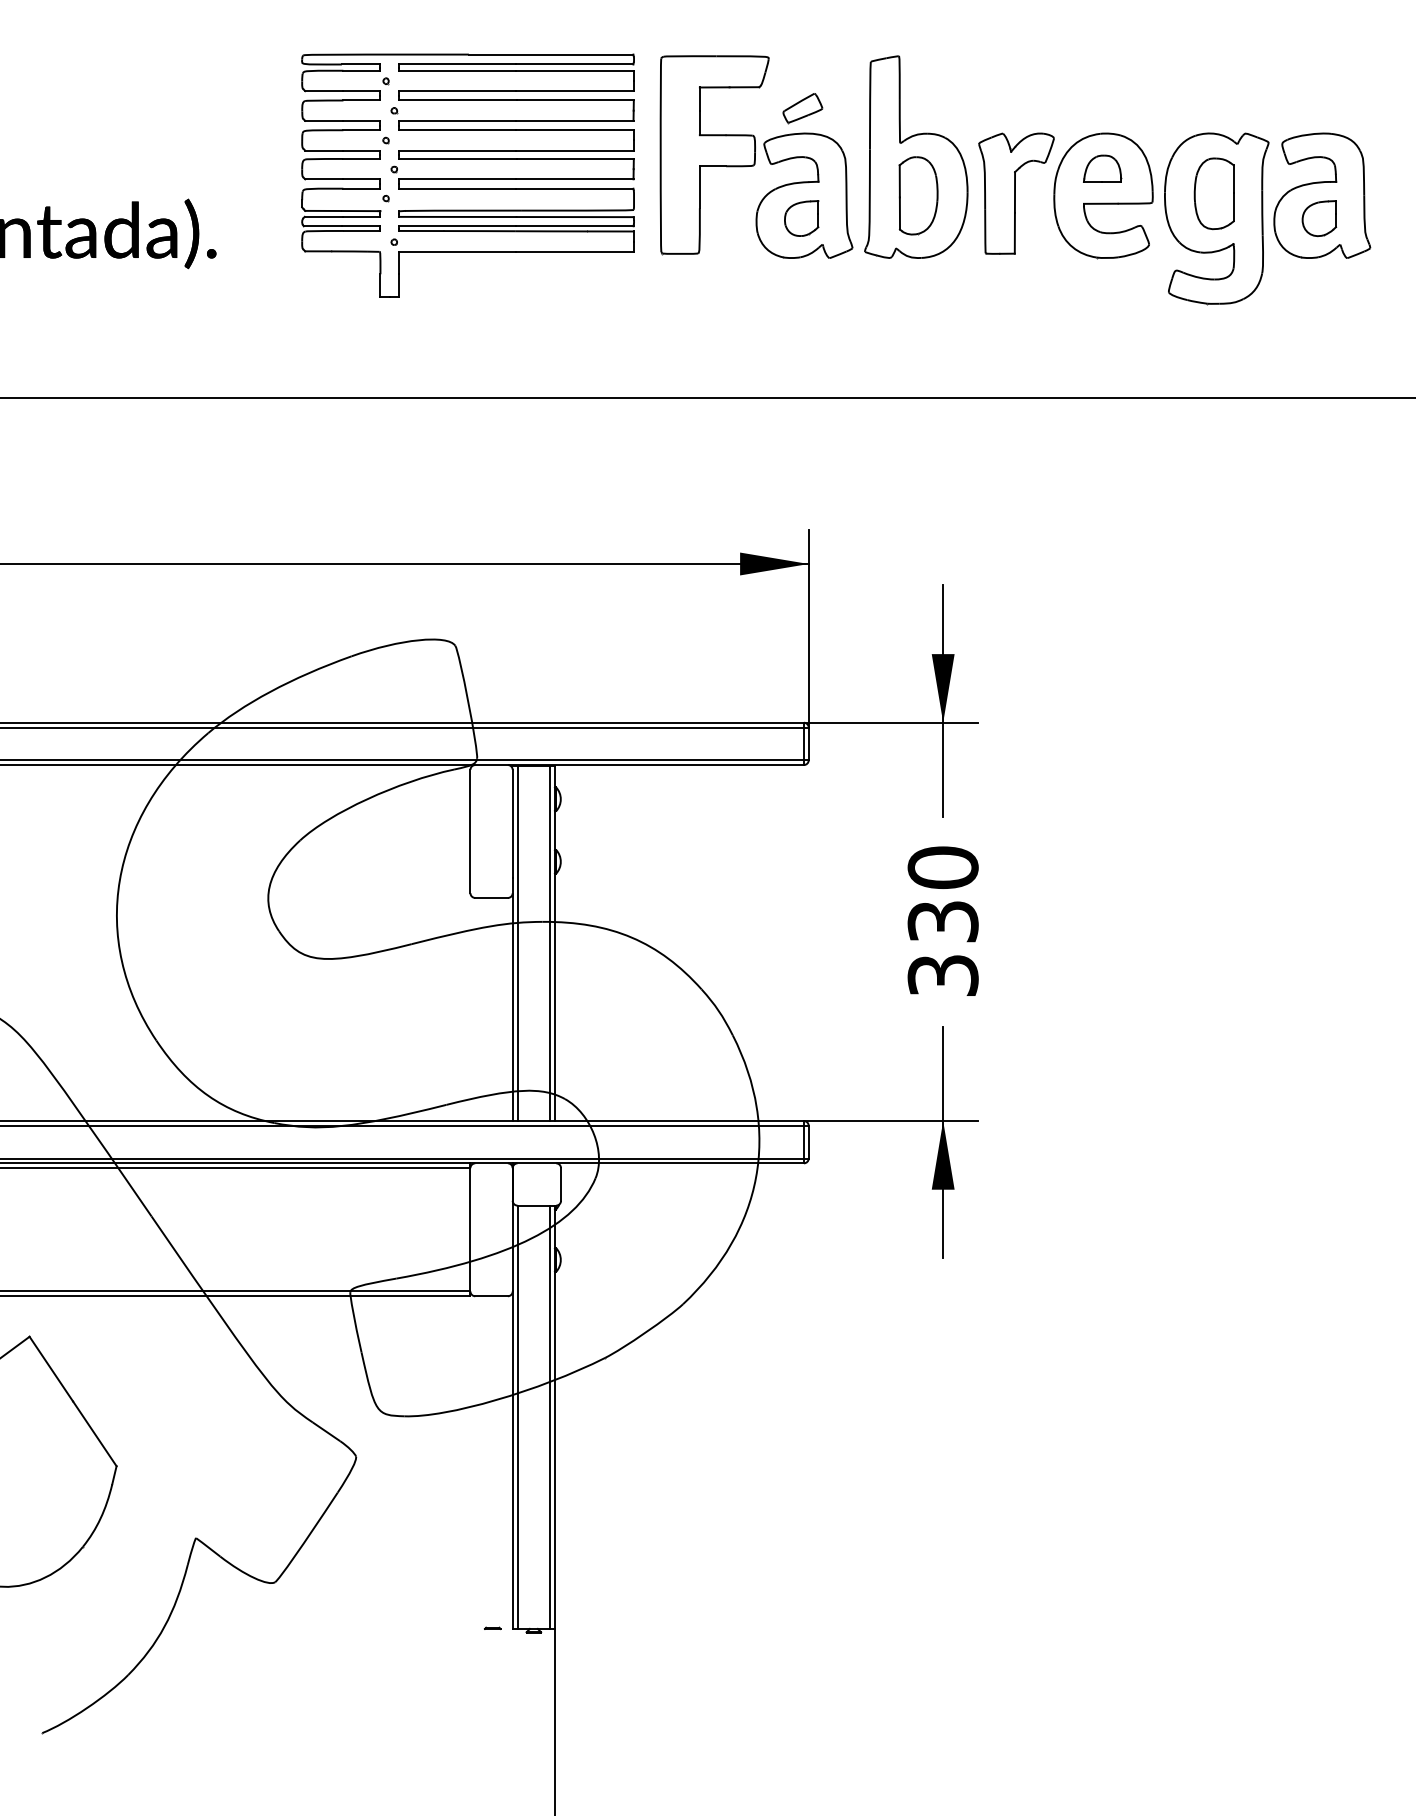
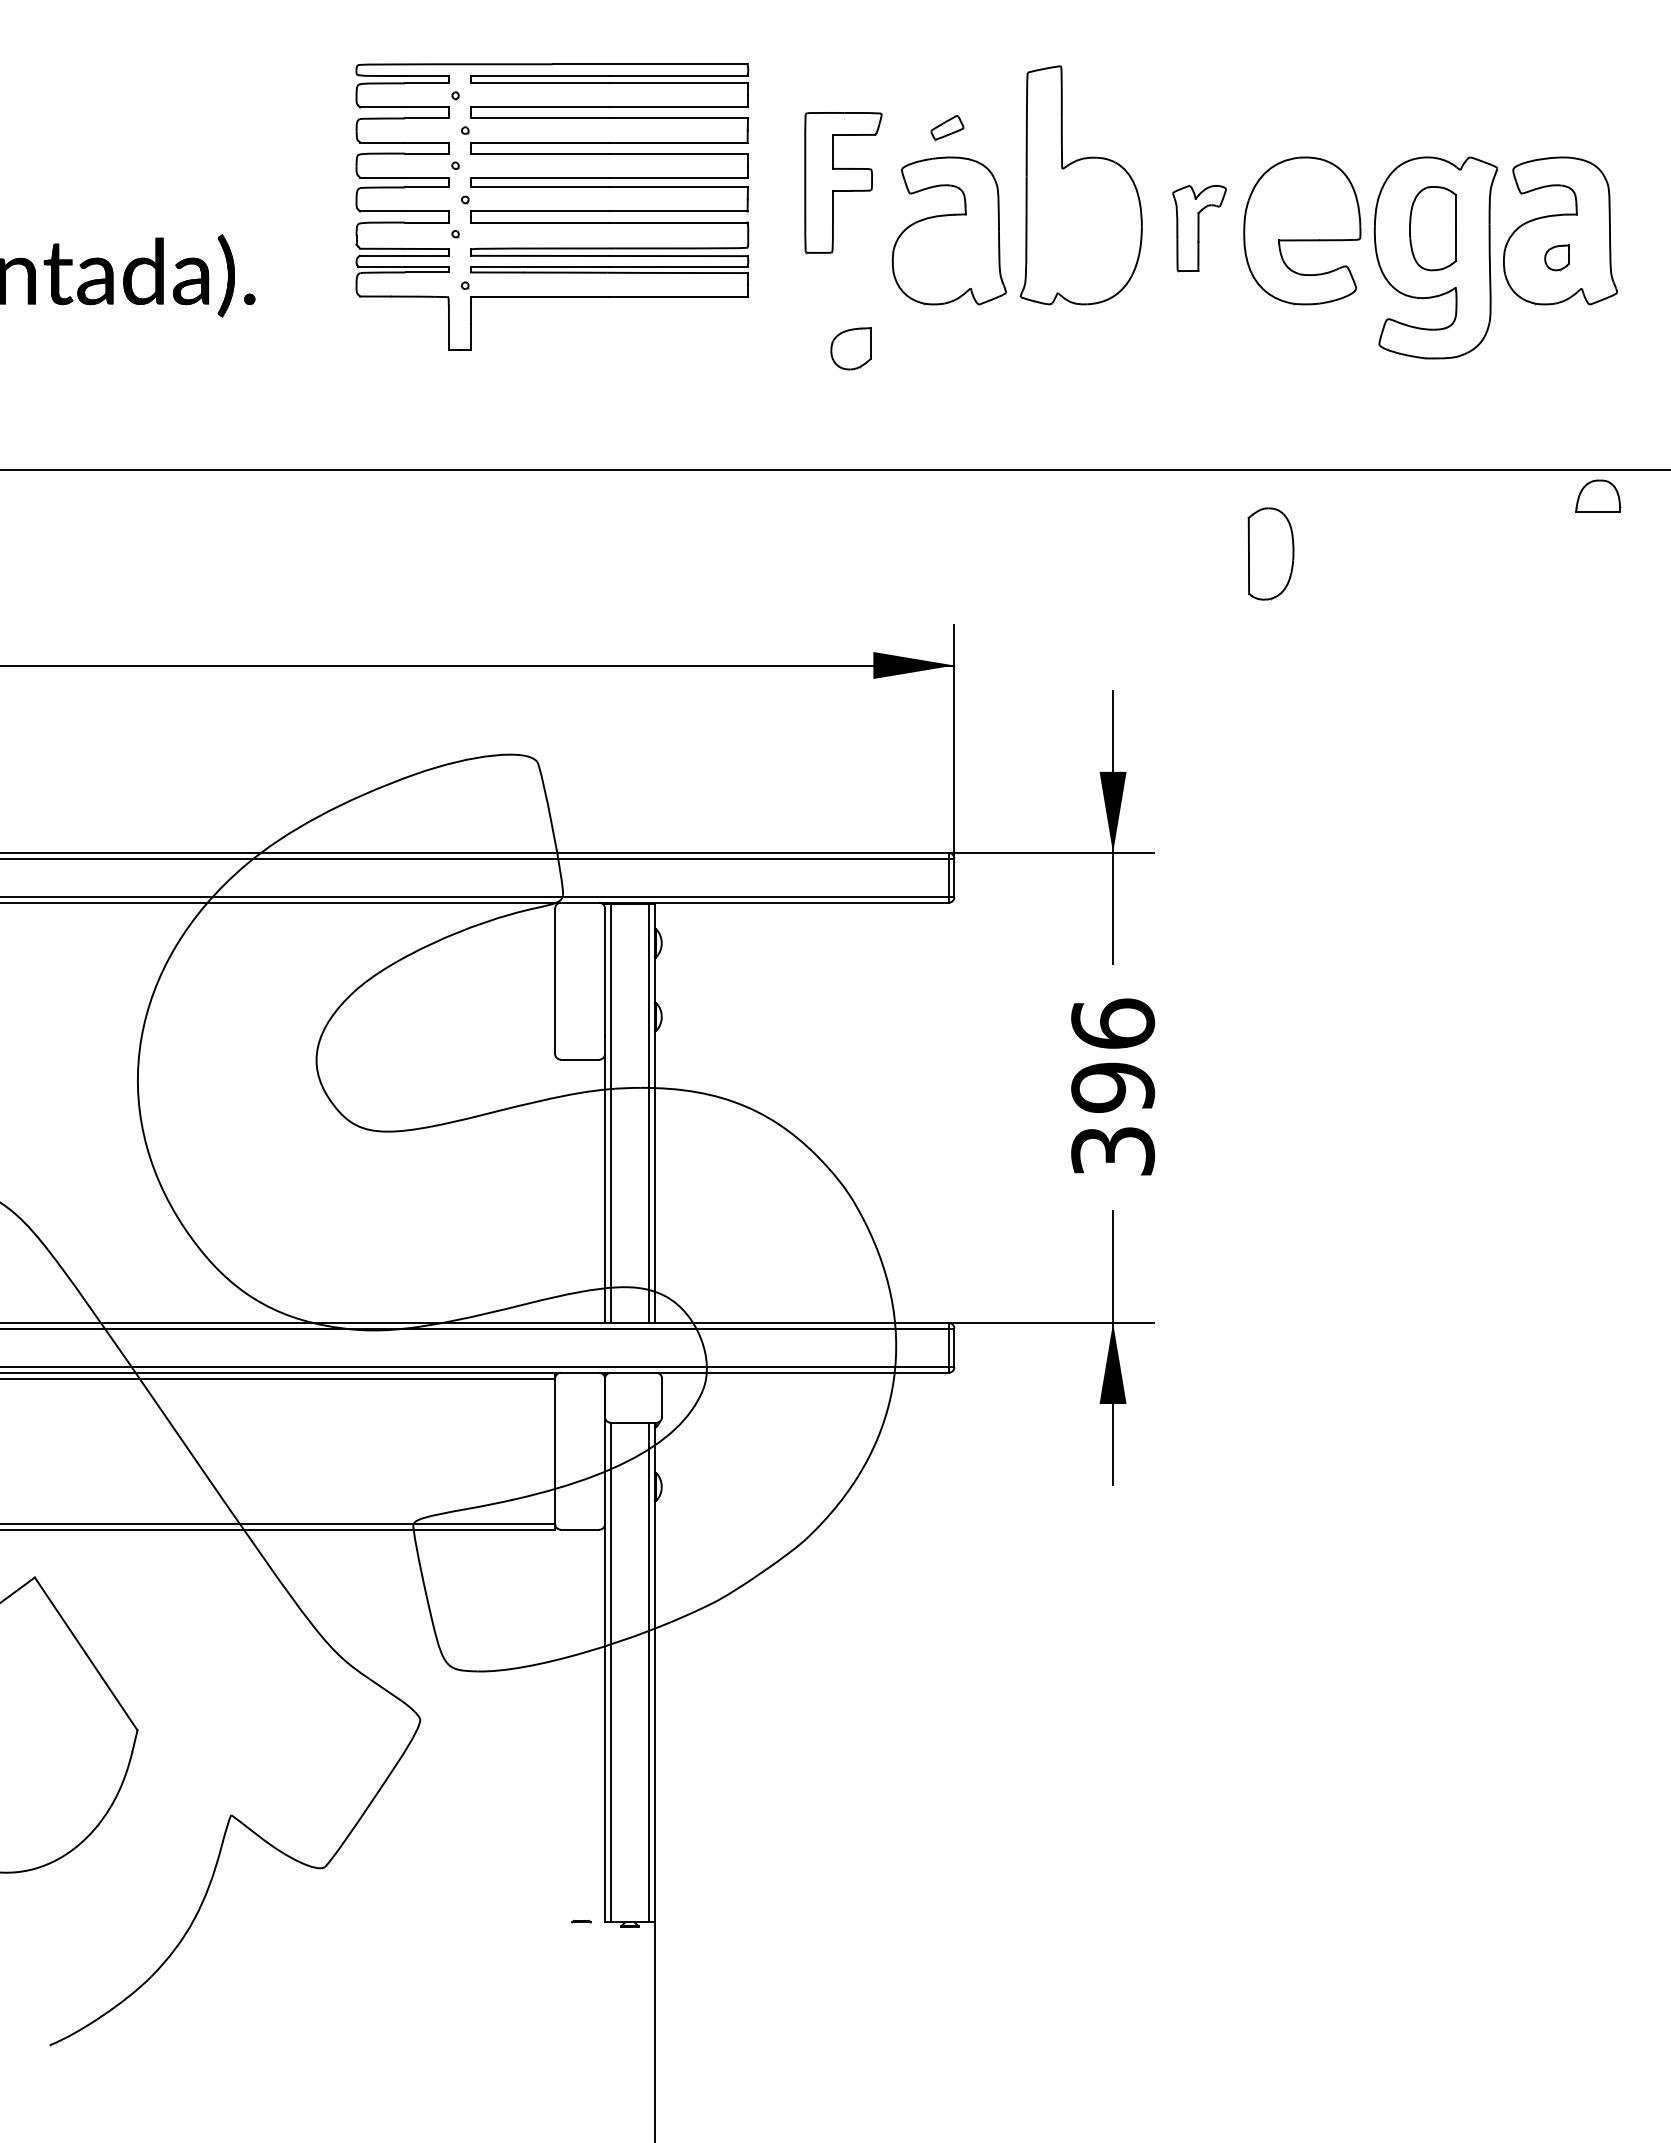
part: (802, 108) -> (947, 127), size x0.7
part: (714, 154) -> (843, 182), size x0.6
part: (1102, 168) -> (1598, 495), moved
part: (1016, 193) -> (1199, 228), size x0.6
part: (918, 195) -> (1270, 553), moved
part: (801, 218) -> (850, 348), moved
part: (1318, 218) -> (1556, 257), size x0.6
text: (942, 894) -> (1112, 1055), 330 -> 396

